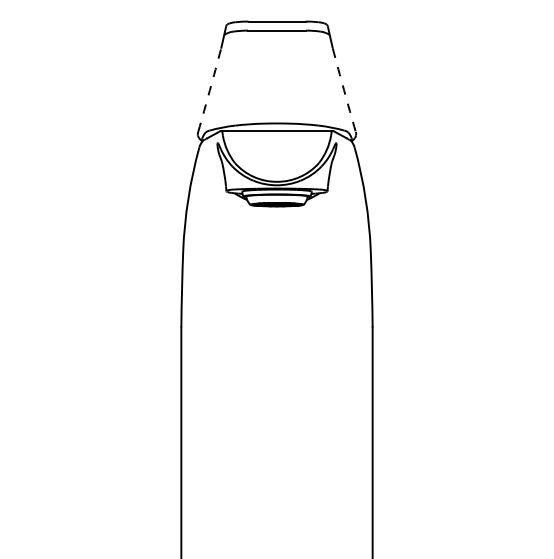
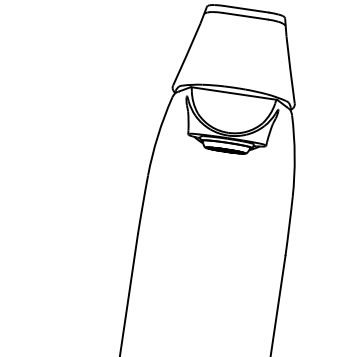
arc: (209, 90) -> (186, 54), dashed -> solid
arc: (344, 90) -> (290, 70), dashed -> solid

